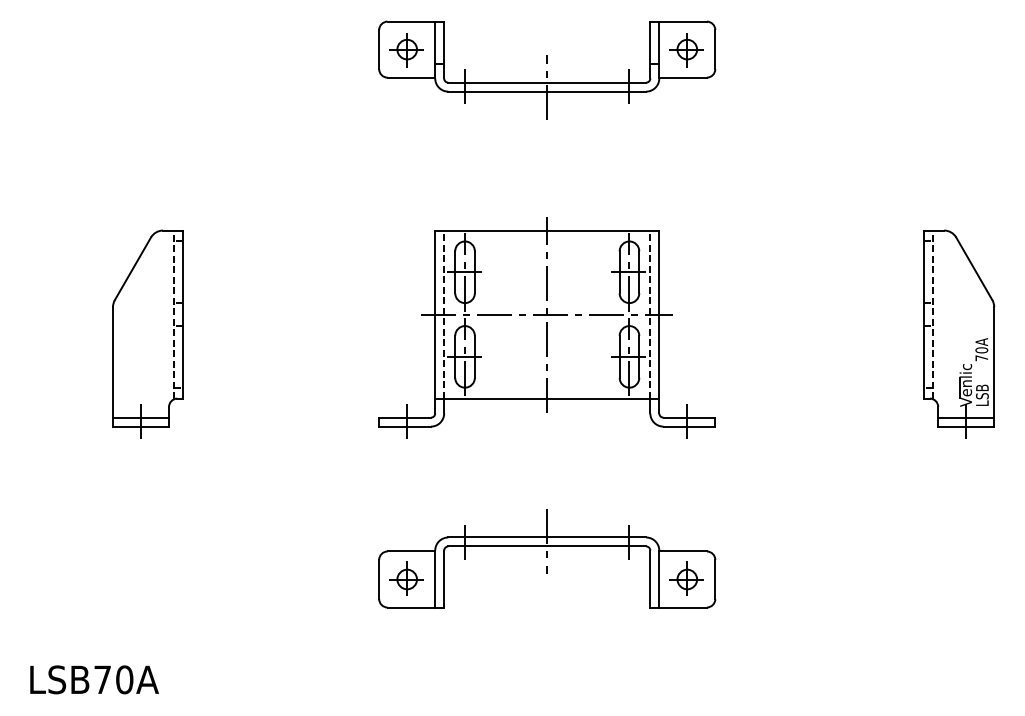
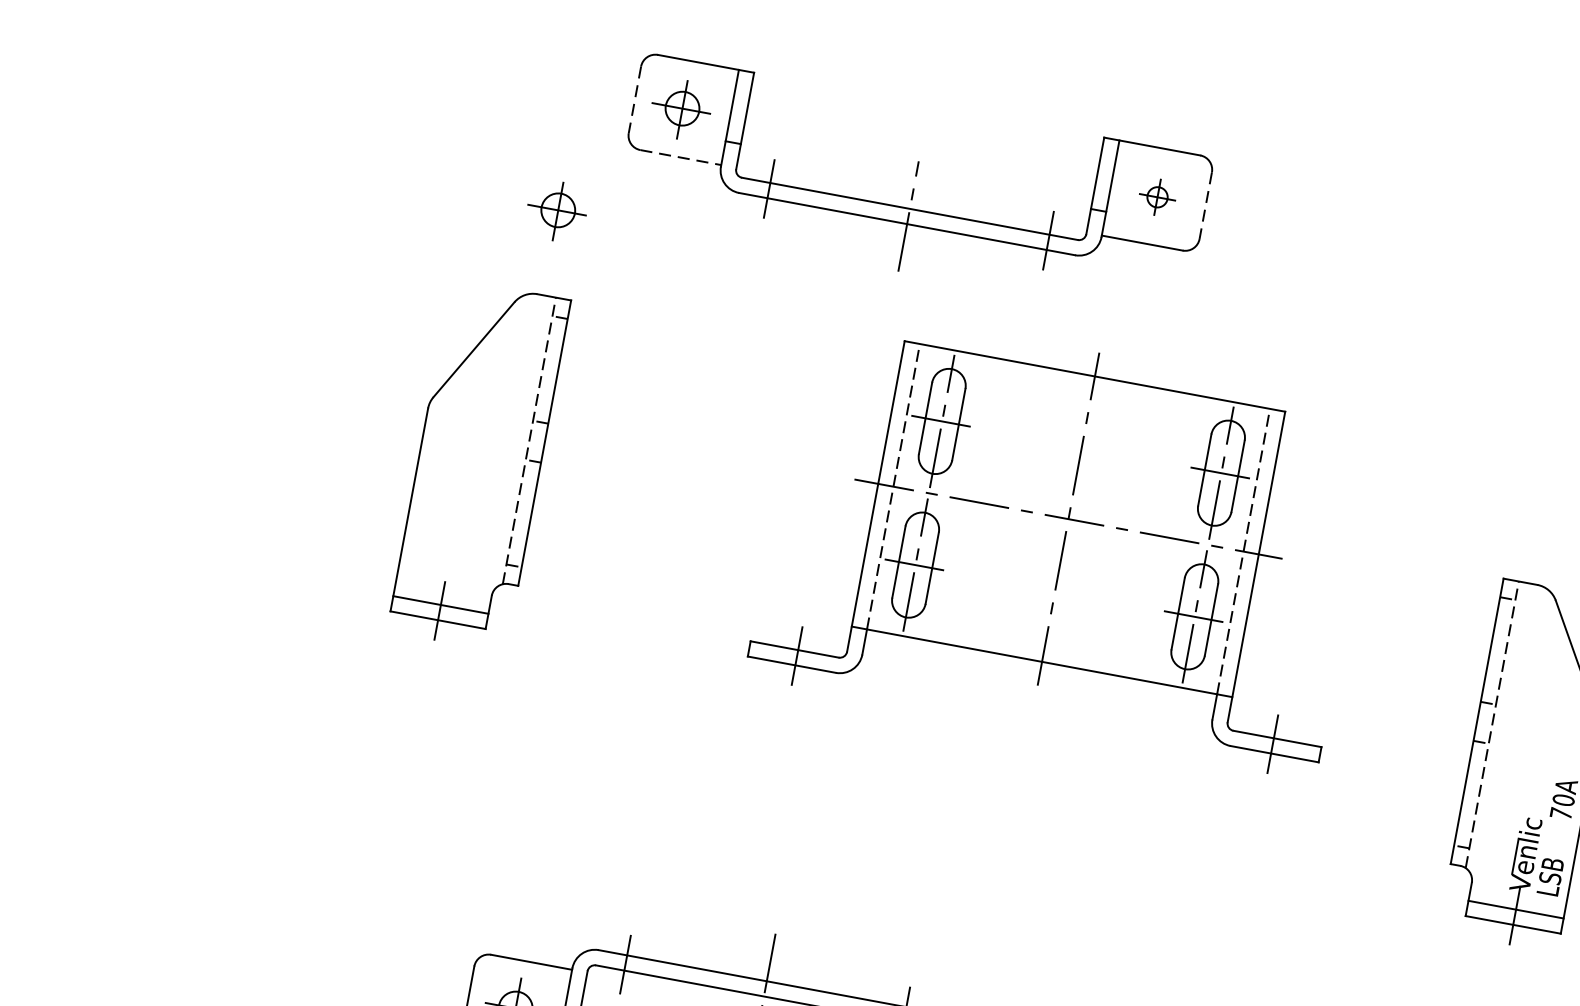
line: (379, 49) -> (635, 99), solid -> dashed
line: (715, 49) -> (1206, 205), solid -> dashed
part: (686, 50) -> (1156, 198), size x0.6
line: (411, 77) -> (681, 157), solid -> dashed
part: (346, 121) -> (556, 211), added
part: (546, 327) -> (1063, 540), moved
part: (147, 333) -> (478, 464), moved

